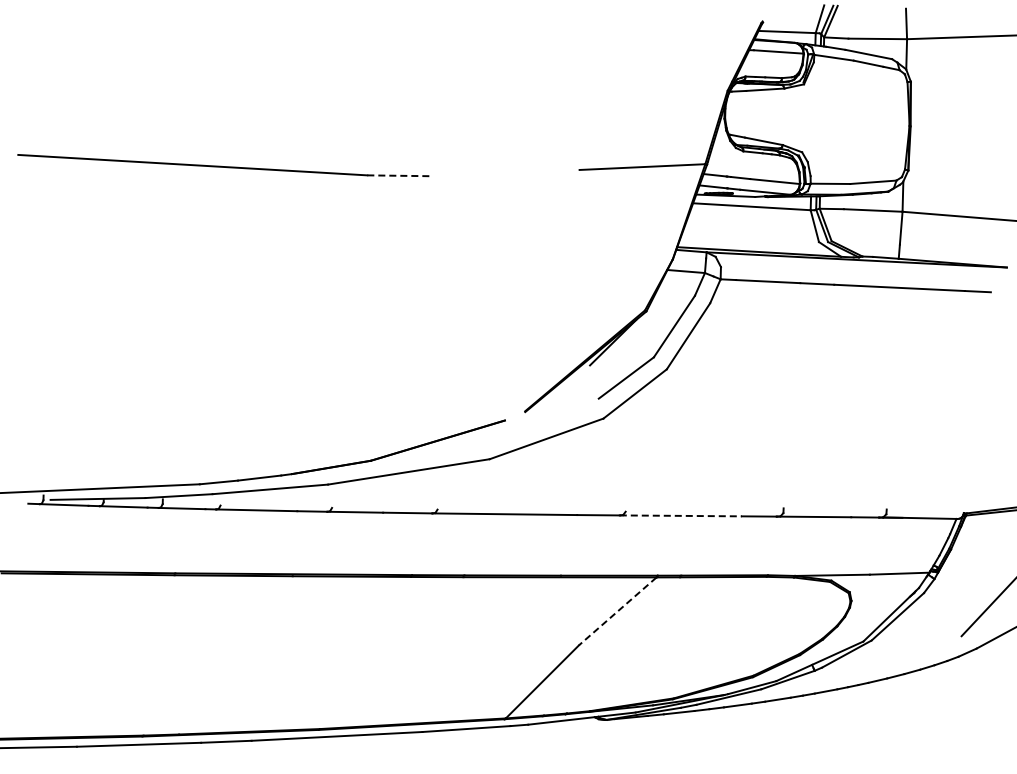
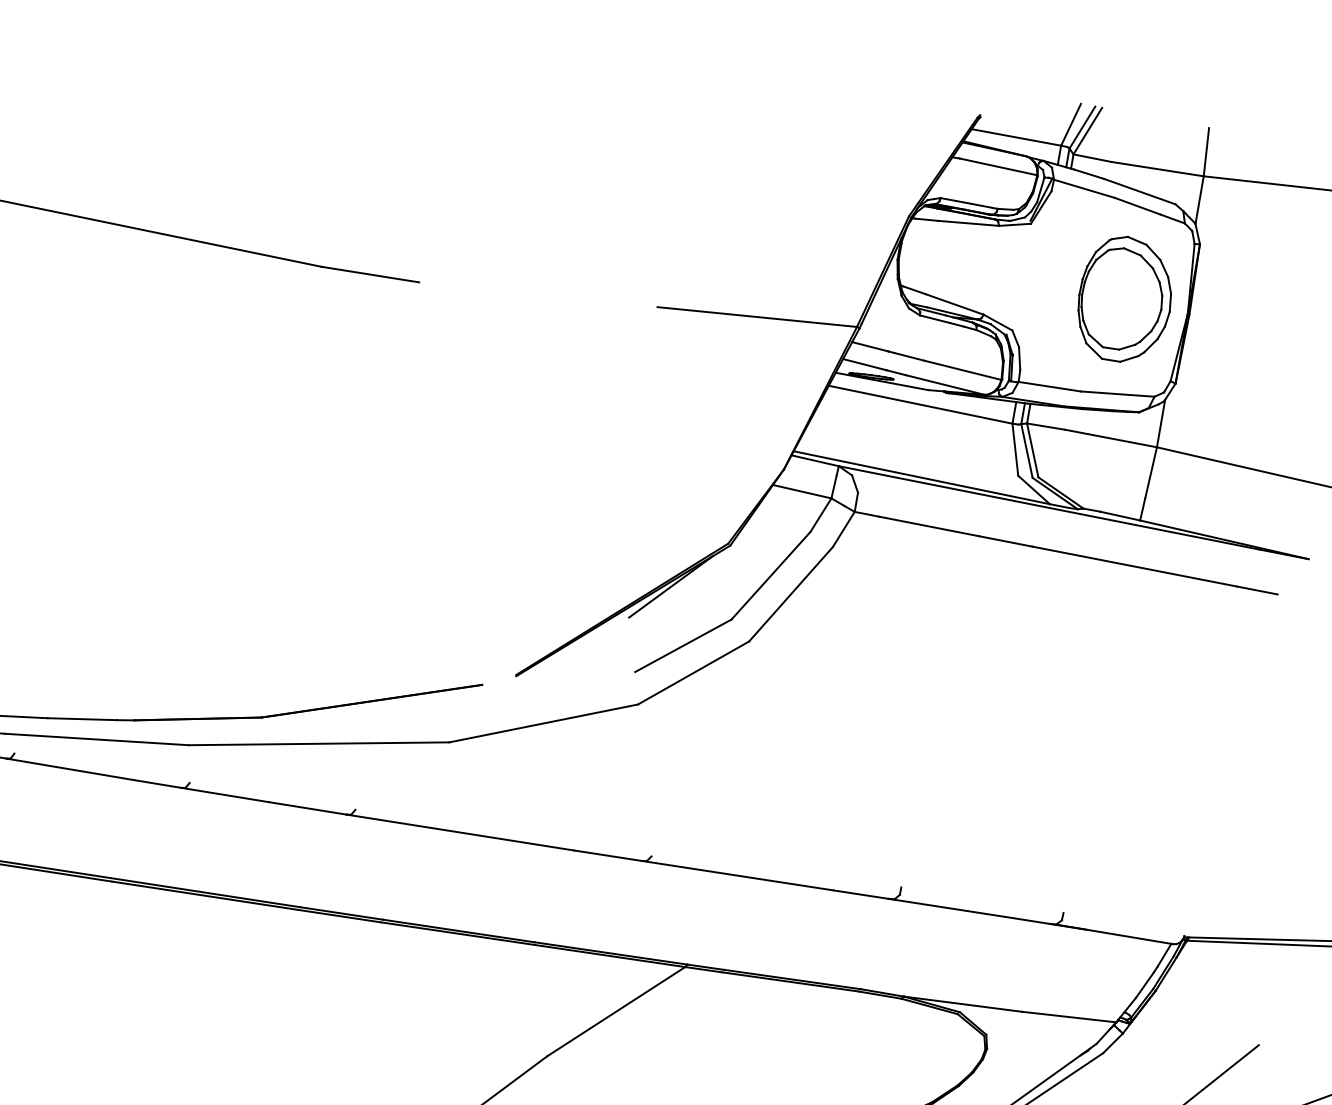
part: (869, 122) -> (1125, 298), added
line: (397, 175) -> (369, 273), dashed -> solid
line: (681, 515) -> (738, 875), dashed -> solid
line: (617, 611) -> (615, 1011), dashed -> solid

